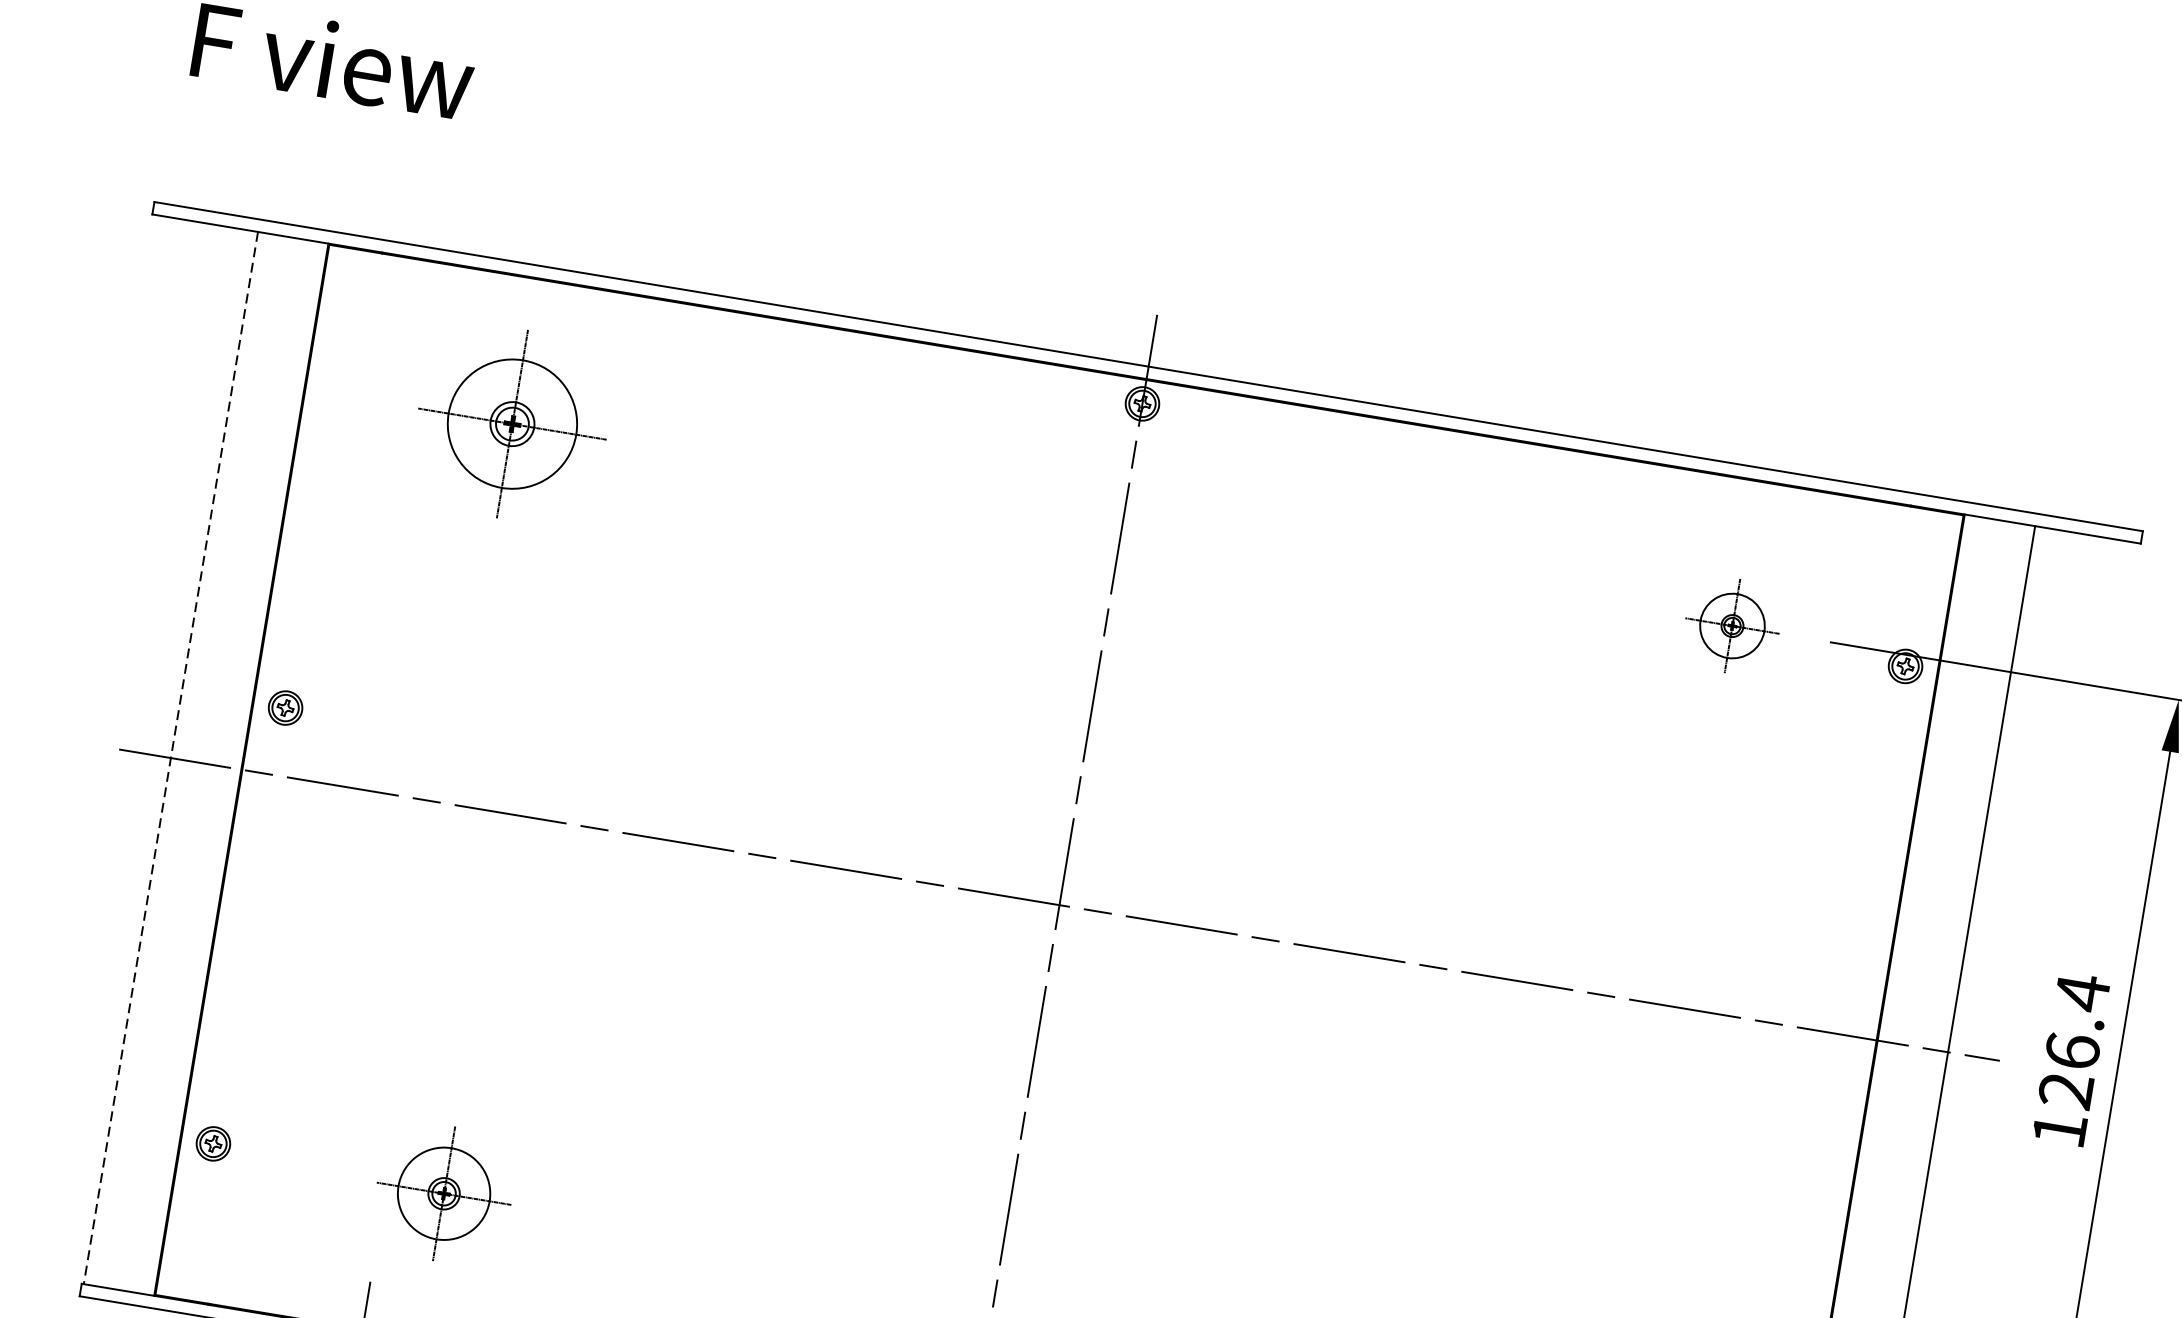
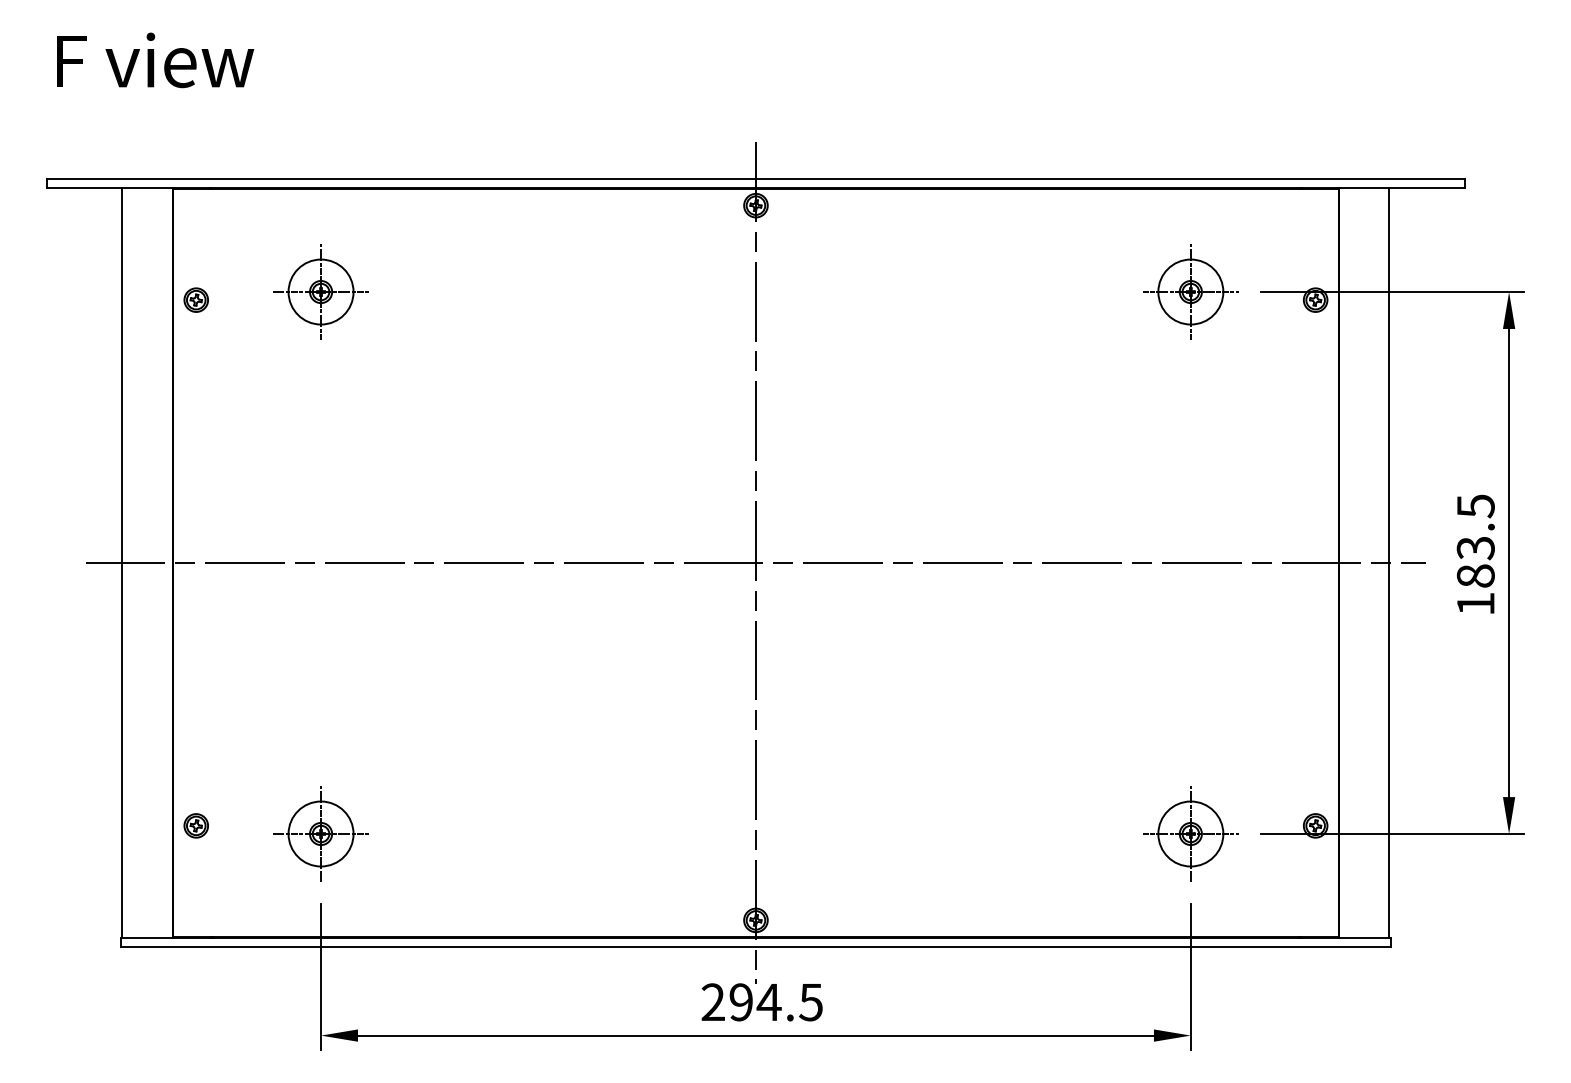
part: (511, 423) -> (320, 291), size x0.71
part: (1732, 625) -> (1190, 291), size x1.43
part: (284, 706) -> (195, 299), moved
line: (170, 758) -> (122, 563), dashed -> solid
text: (2073, 1040) -> (1475, 540), 126.4 -> 183.5
part: (443, 1192) -> (320, 833), moved

